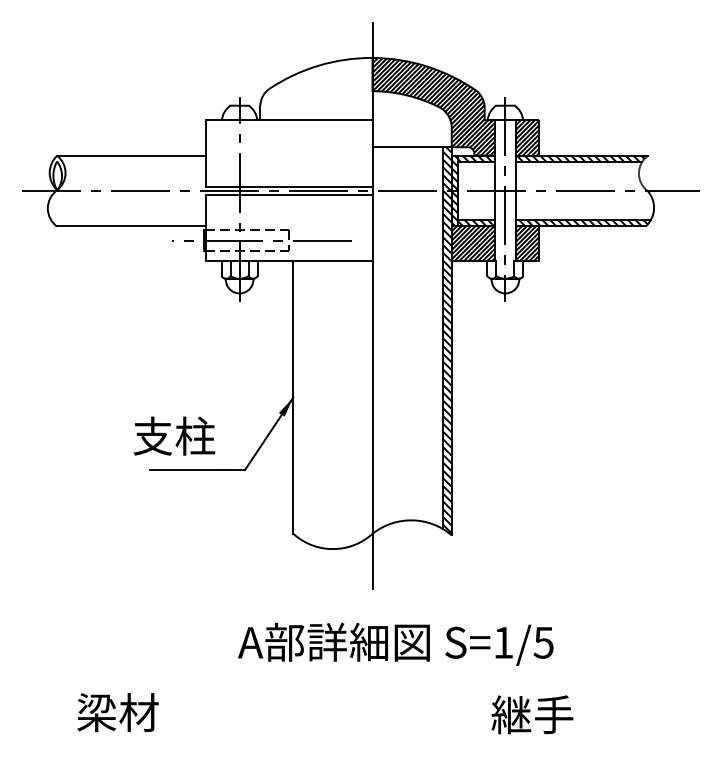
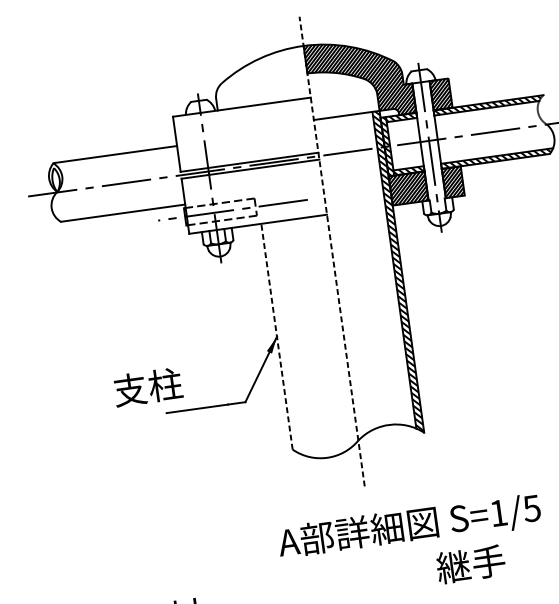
line: (372, 305) -> (332, 251), solid -> dashed
line: (293, 397) -> (277, 336), solid -> dashed
text: (174, 435) -> (148, 386), moved
text: (395, 643) -> (409, 526), moved
text: (532, 714) -> (471, 564), moved

